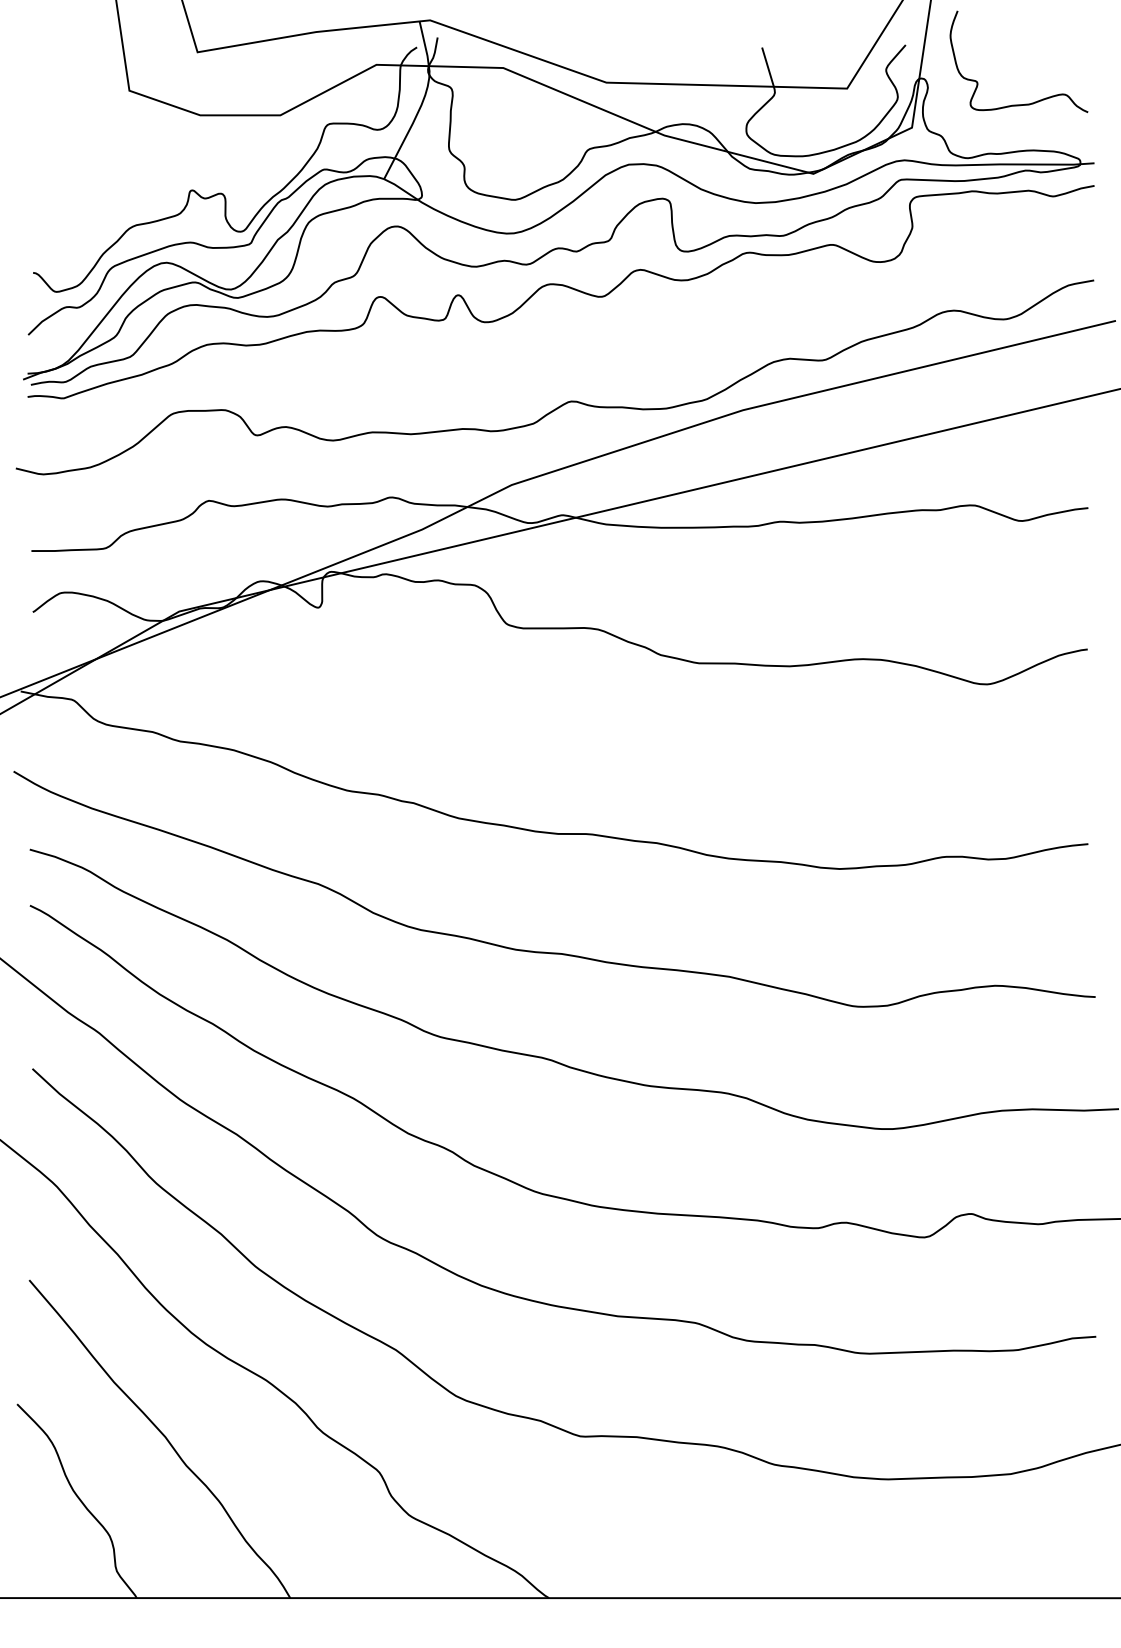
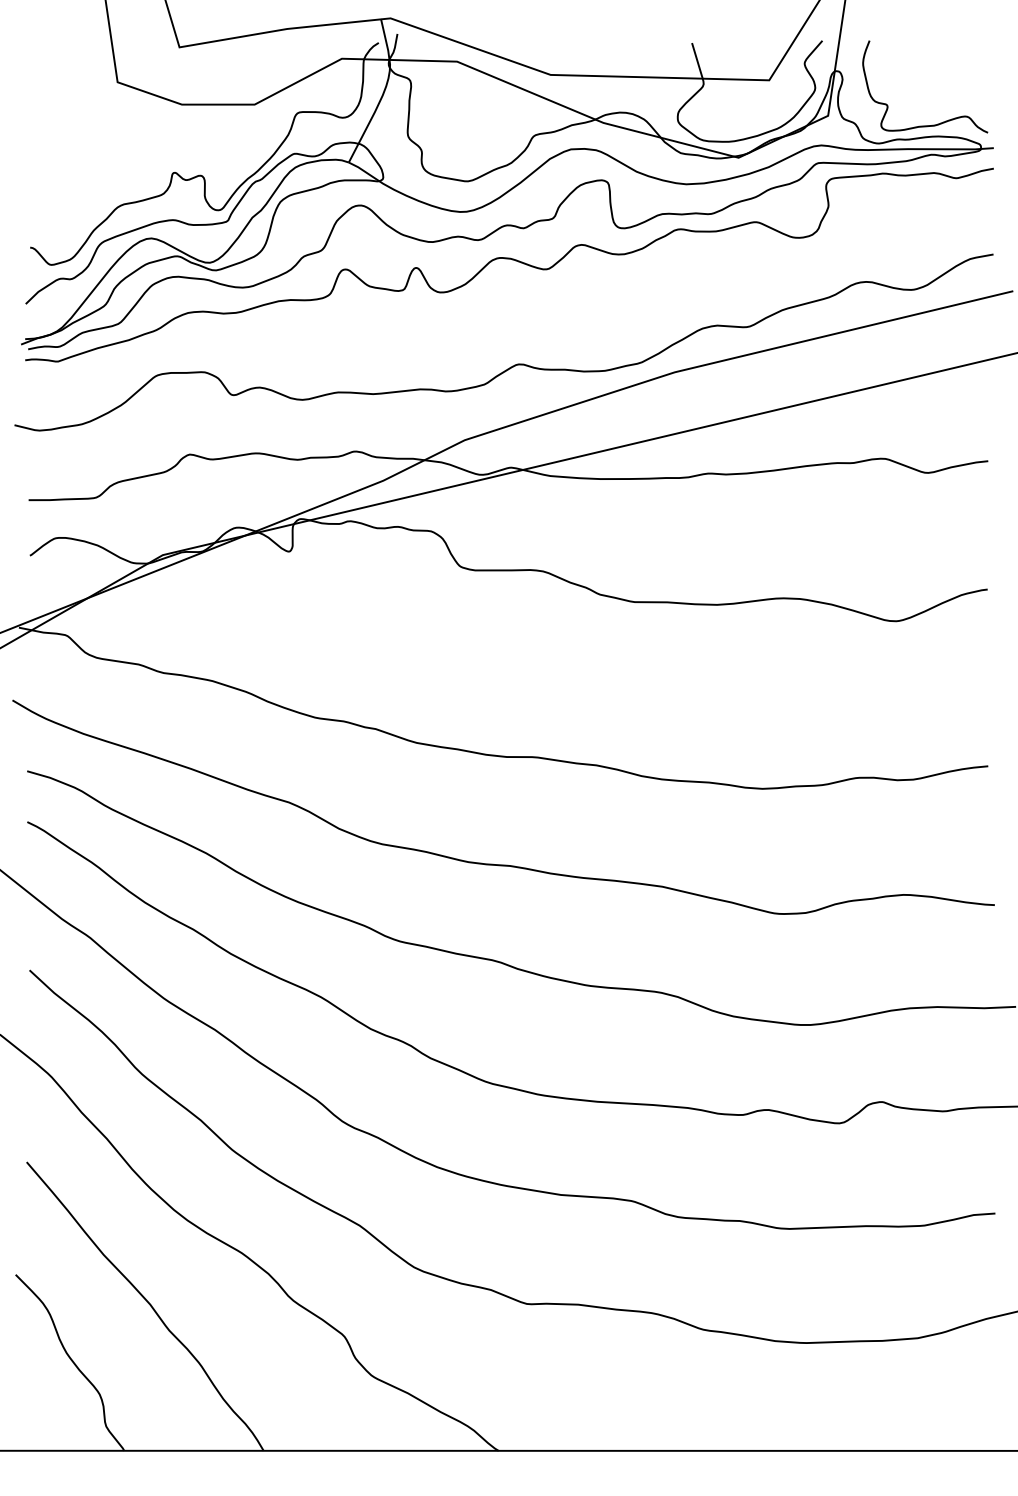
curve: (1025, 103) -> (931, 124), moved

